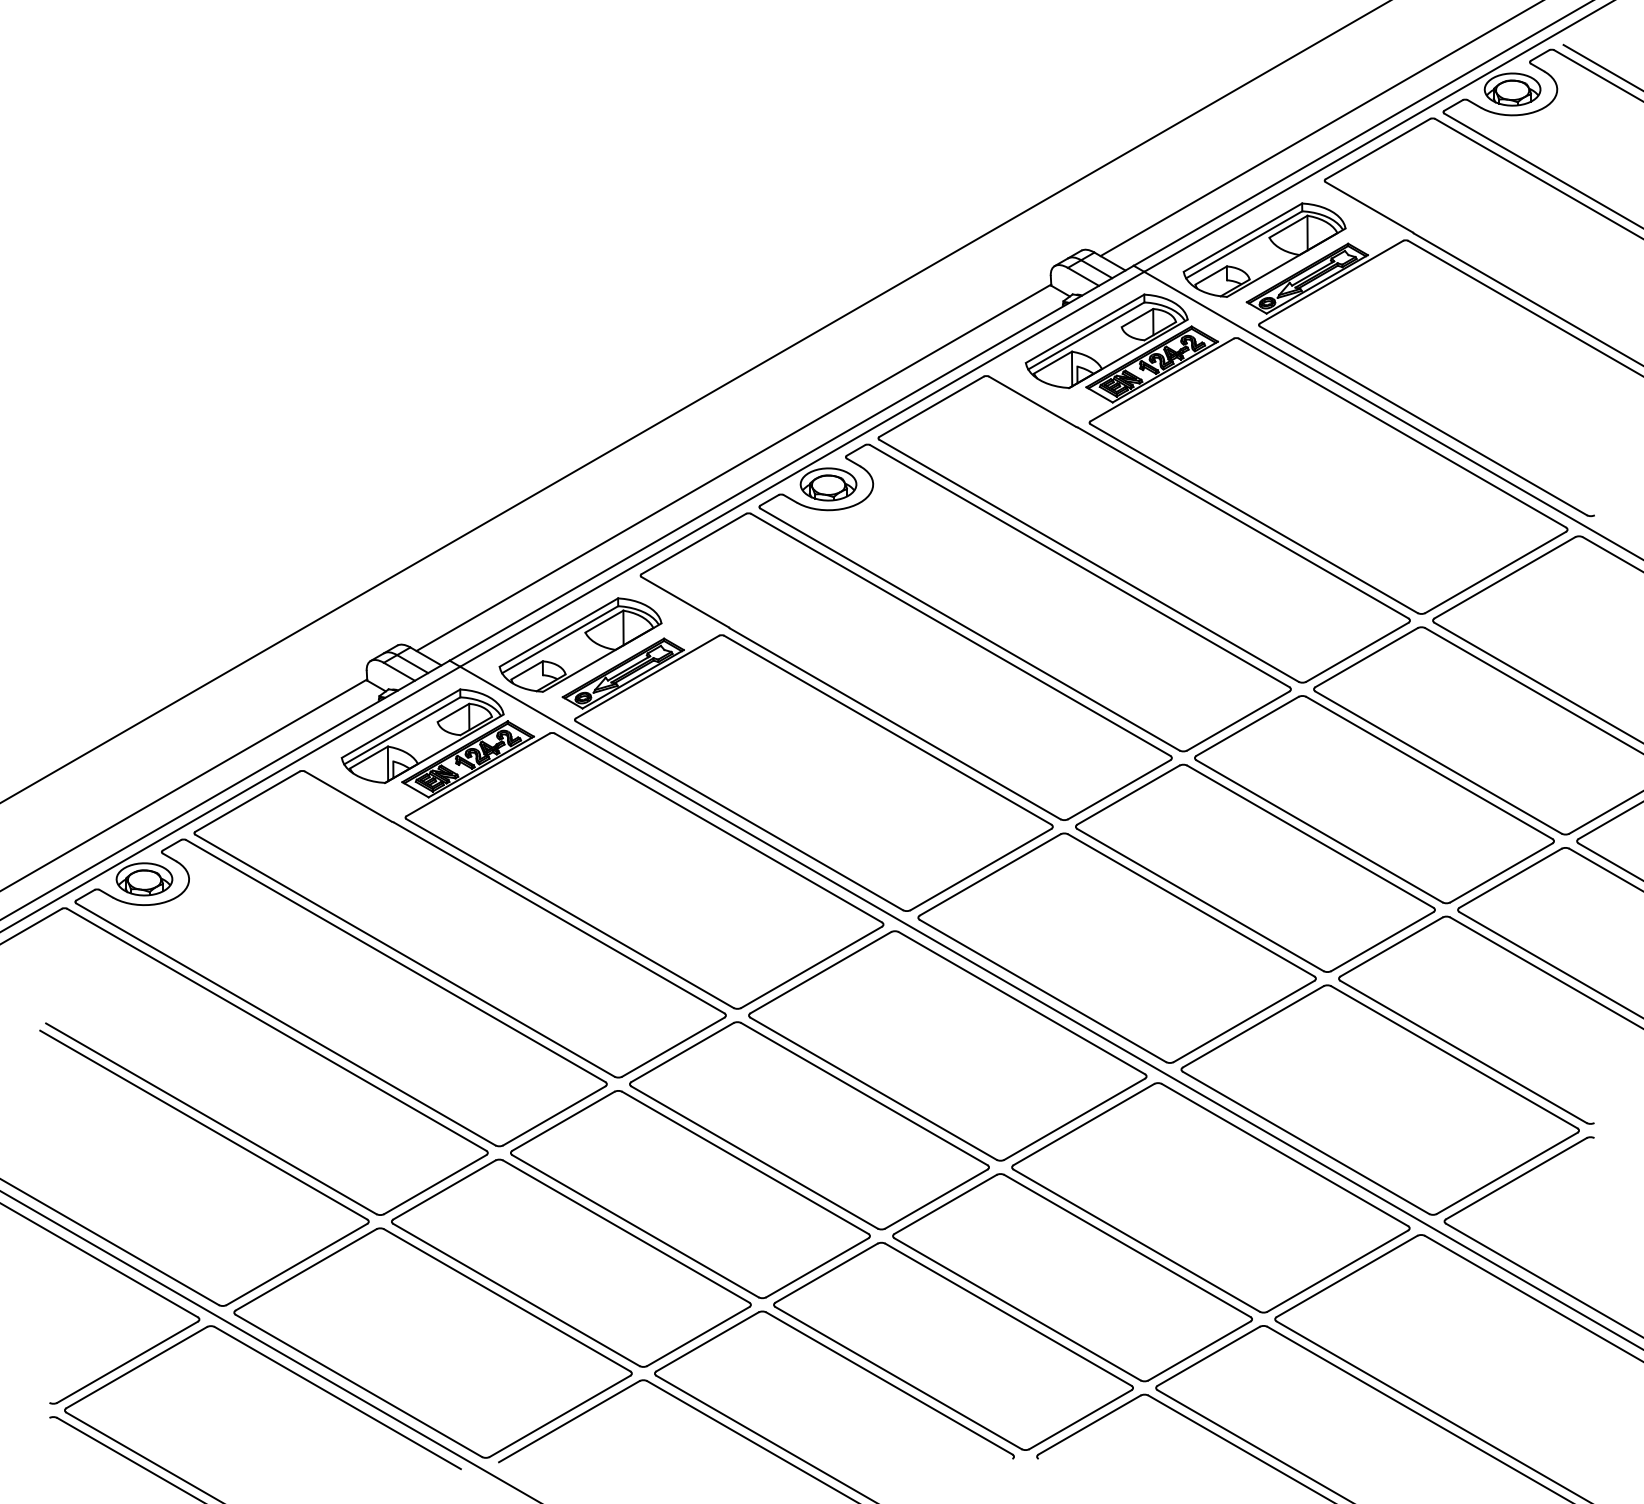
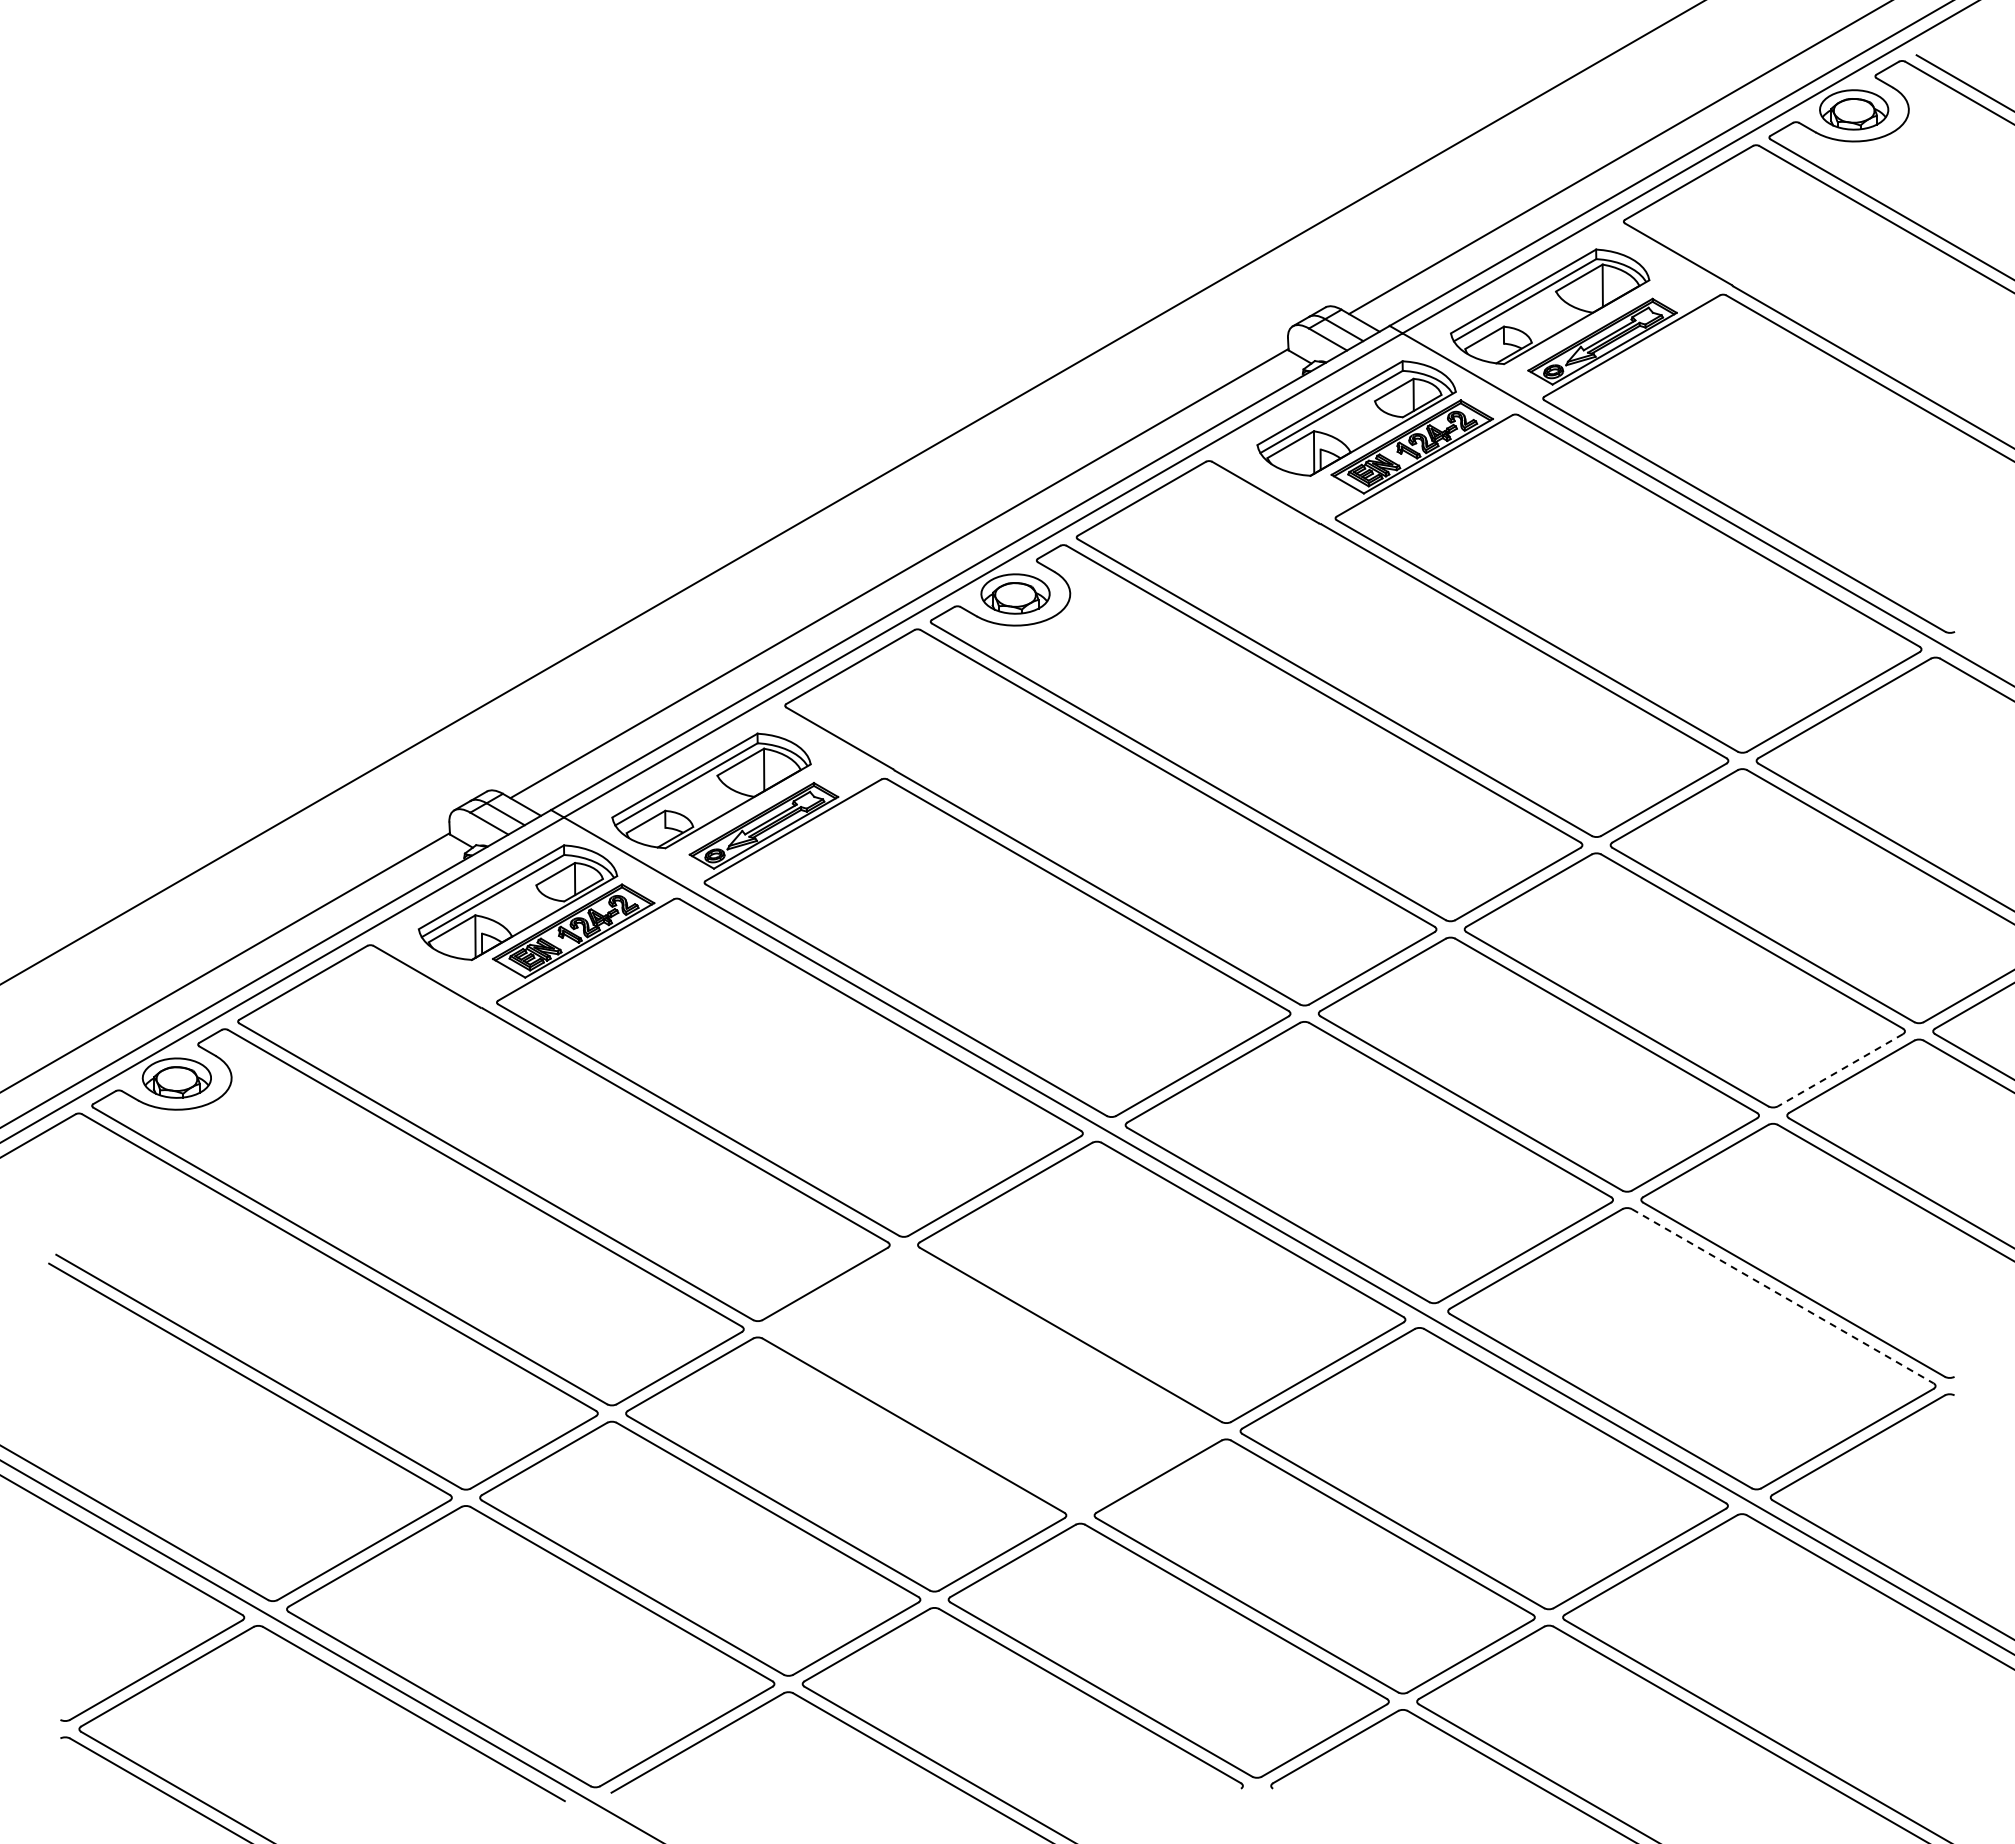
line: (1501, 873) -> (1840, 1070), solid -> dashed
line: (1454, 1057) -> (1783, 1296), solid -> dashed
part: (809, 1125) -> (992, 1380), removed

